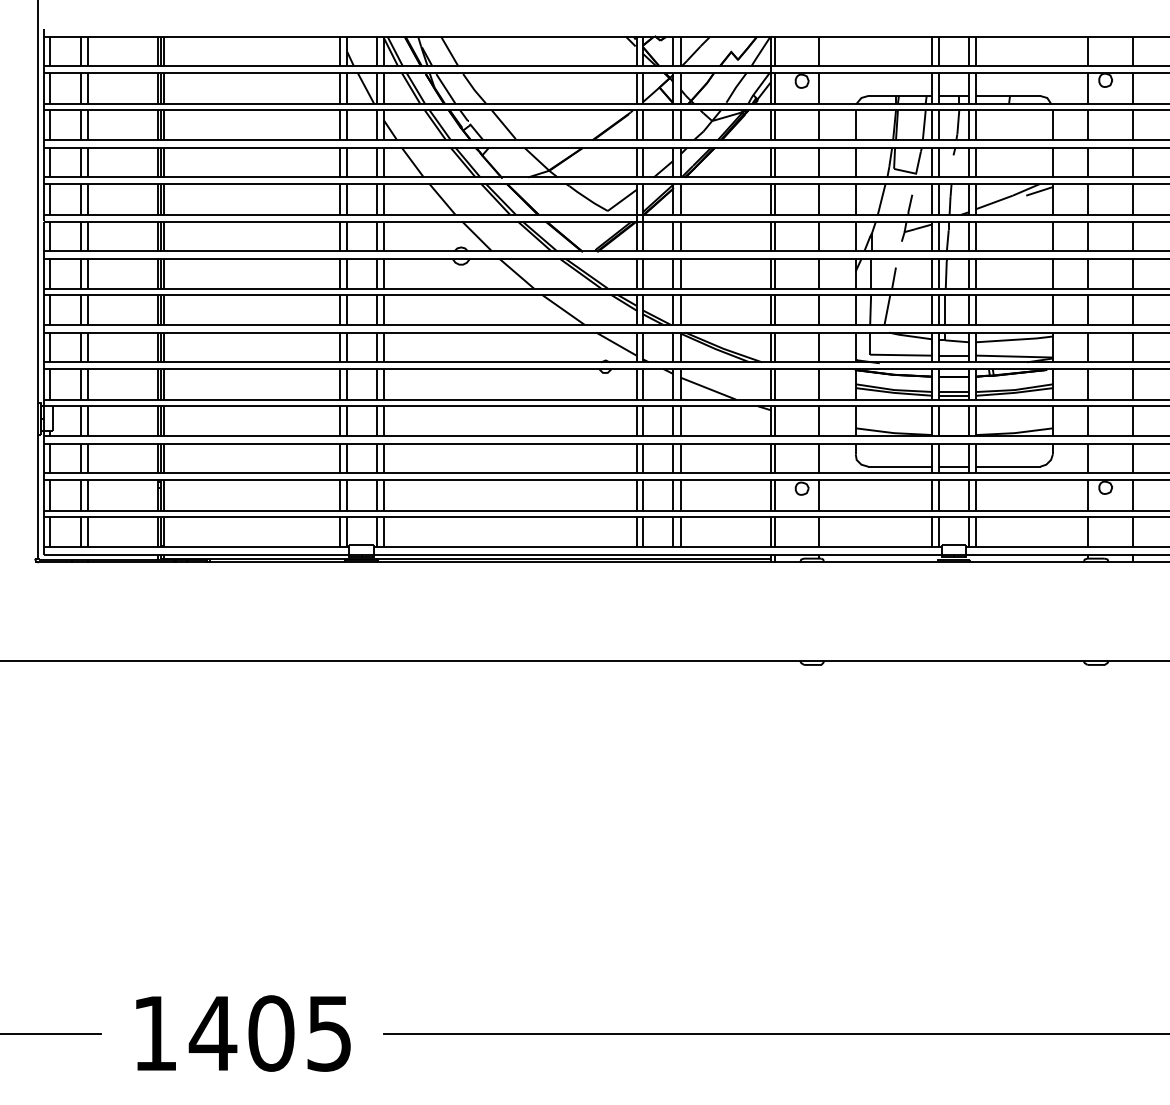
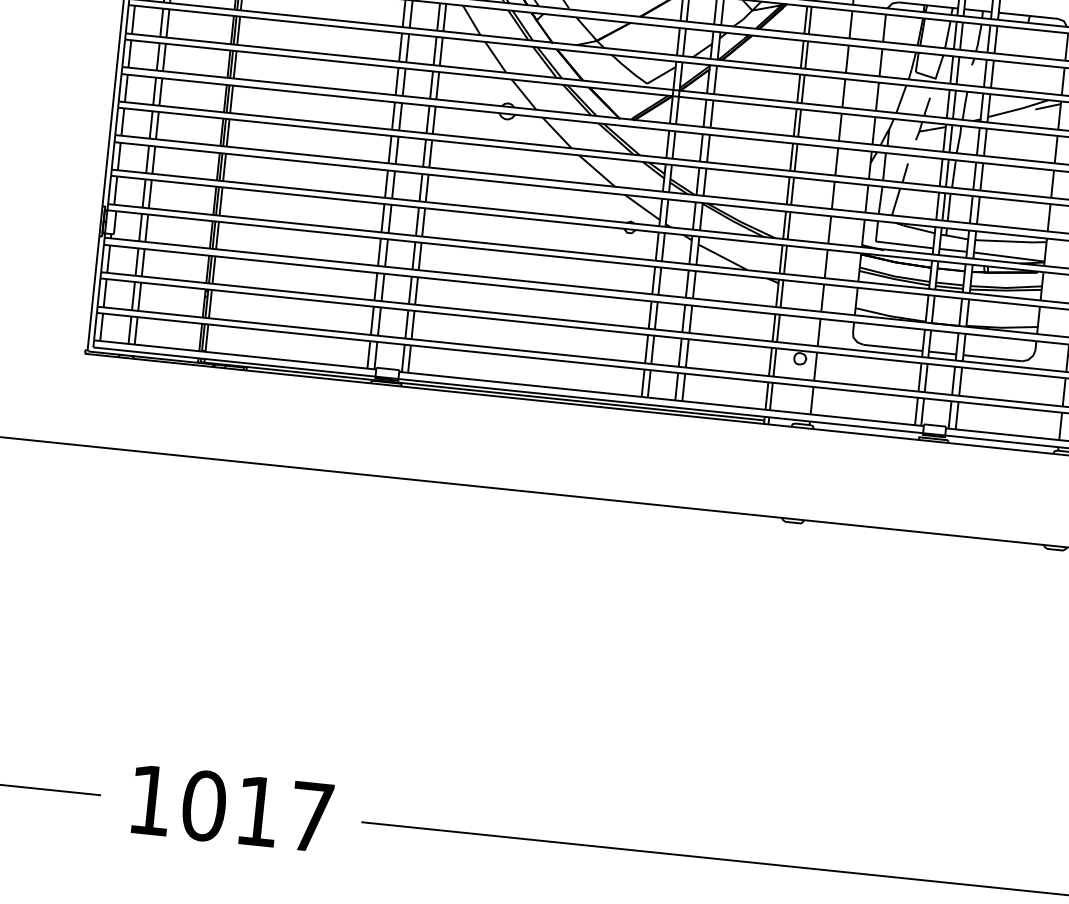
text: (269, 1033) -> (256, 811), 1405 -> 1017

